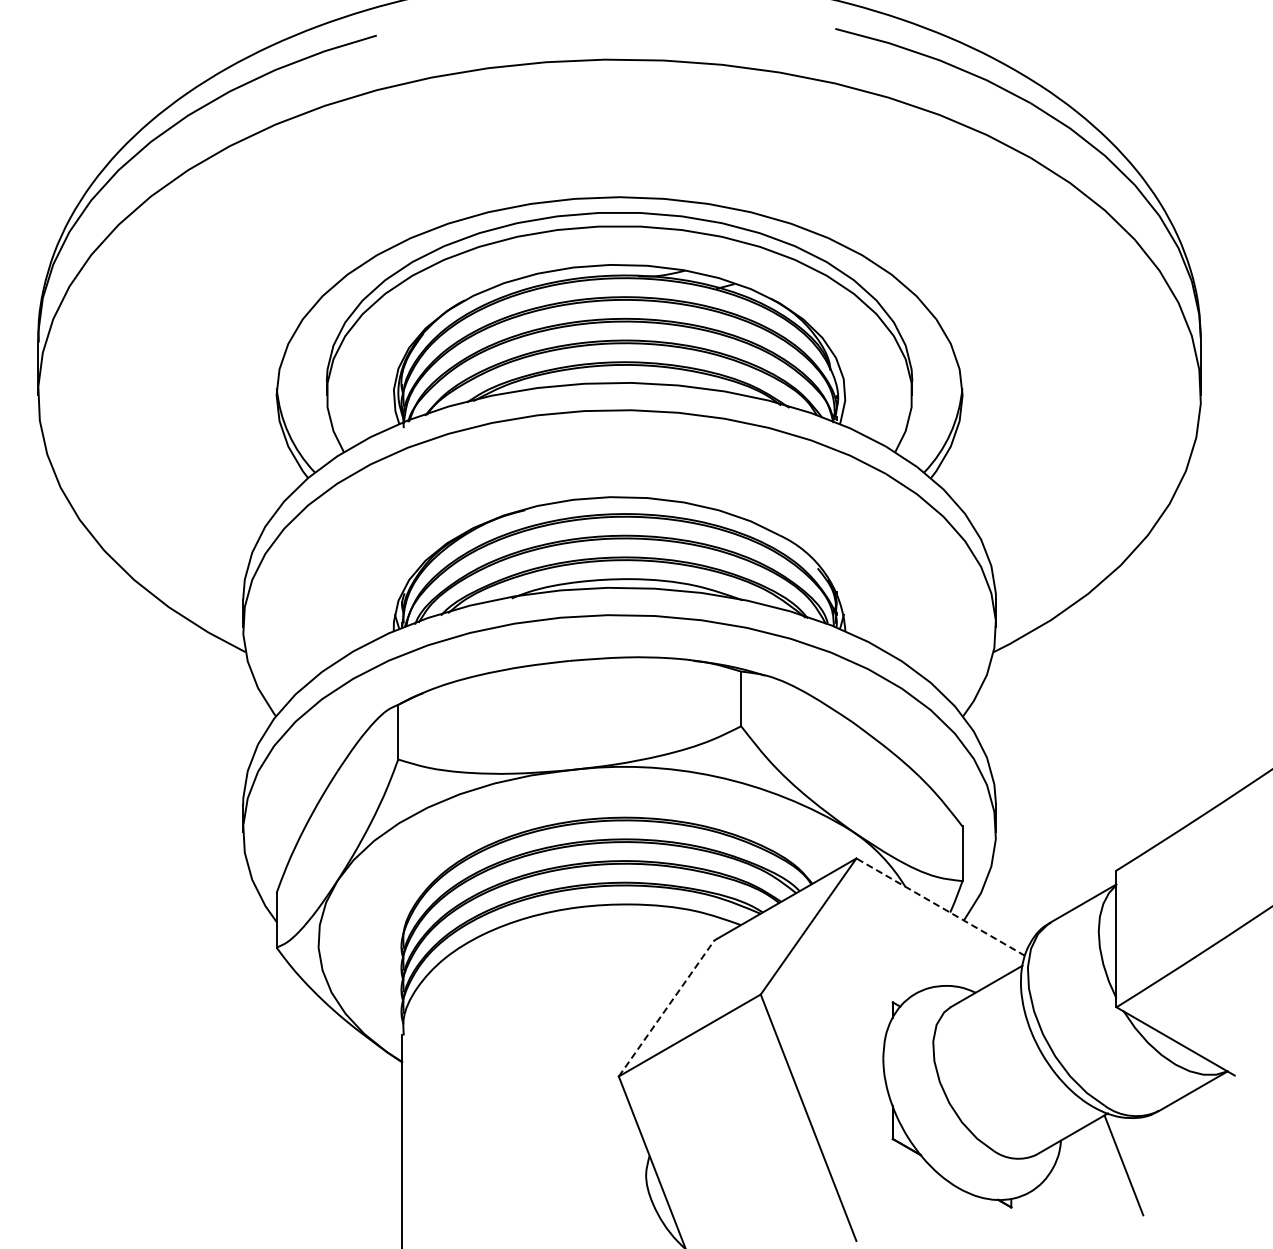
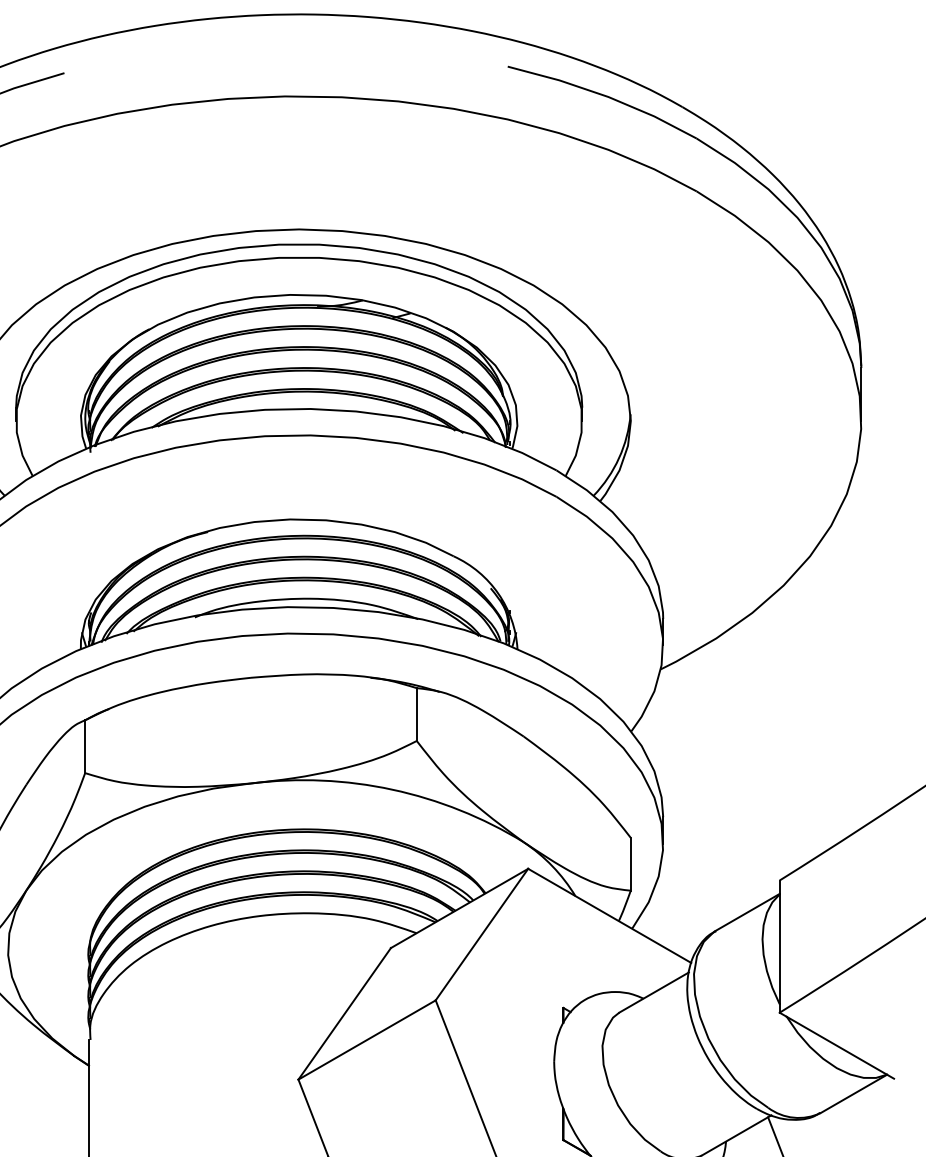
line: (940, 906) -> (609, 915), dashed -> solid
line: (666, 1008) -> (344, 1013), dashed -> solid

